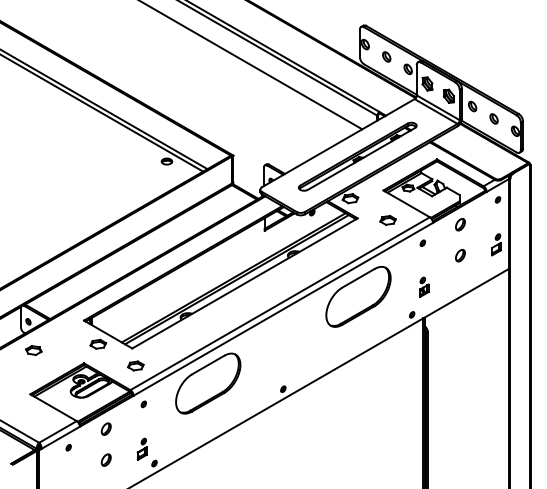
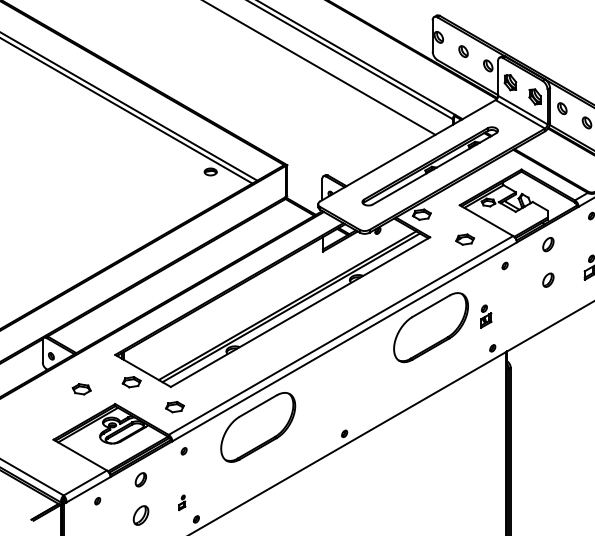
part: (424, 286) -> (486, 315), moved
part: (33, 350) -> (81, 389), moved
part: (141, 448) -> (181, 502), size x0.6
part: (105, 459) -> (140, 514), size x1.4

